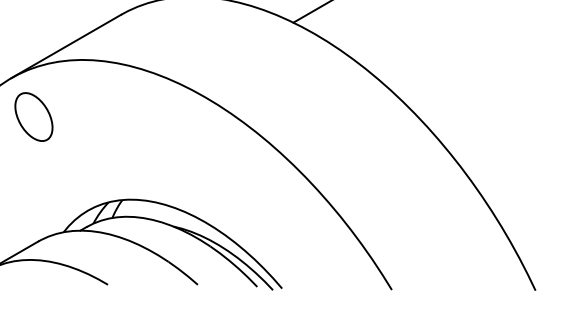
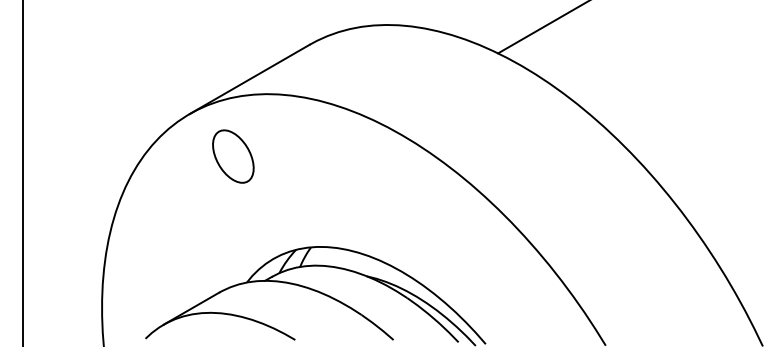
part: (34, 116) -> (233, 156), moved

